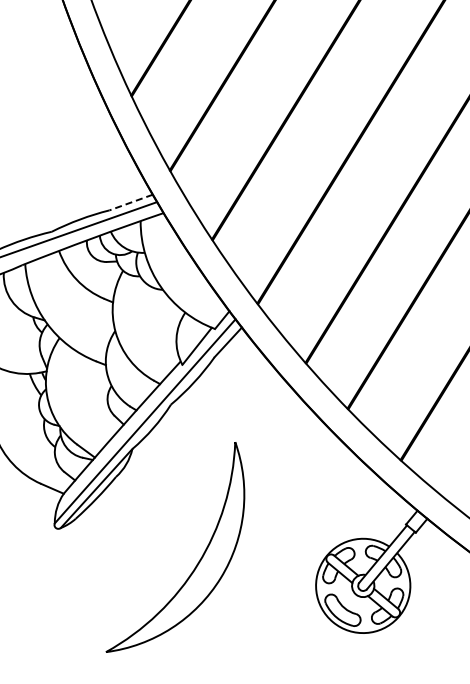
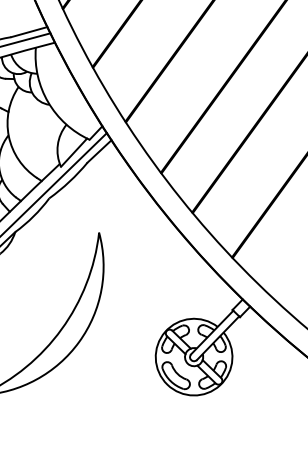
line: (130, 202) -> (28, 32), dashed -> solid

